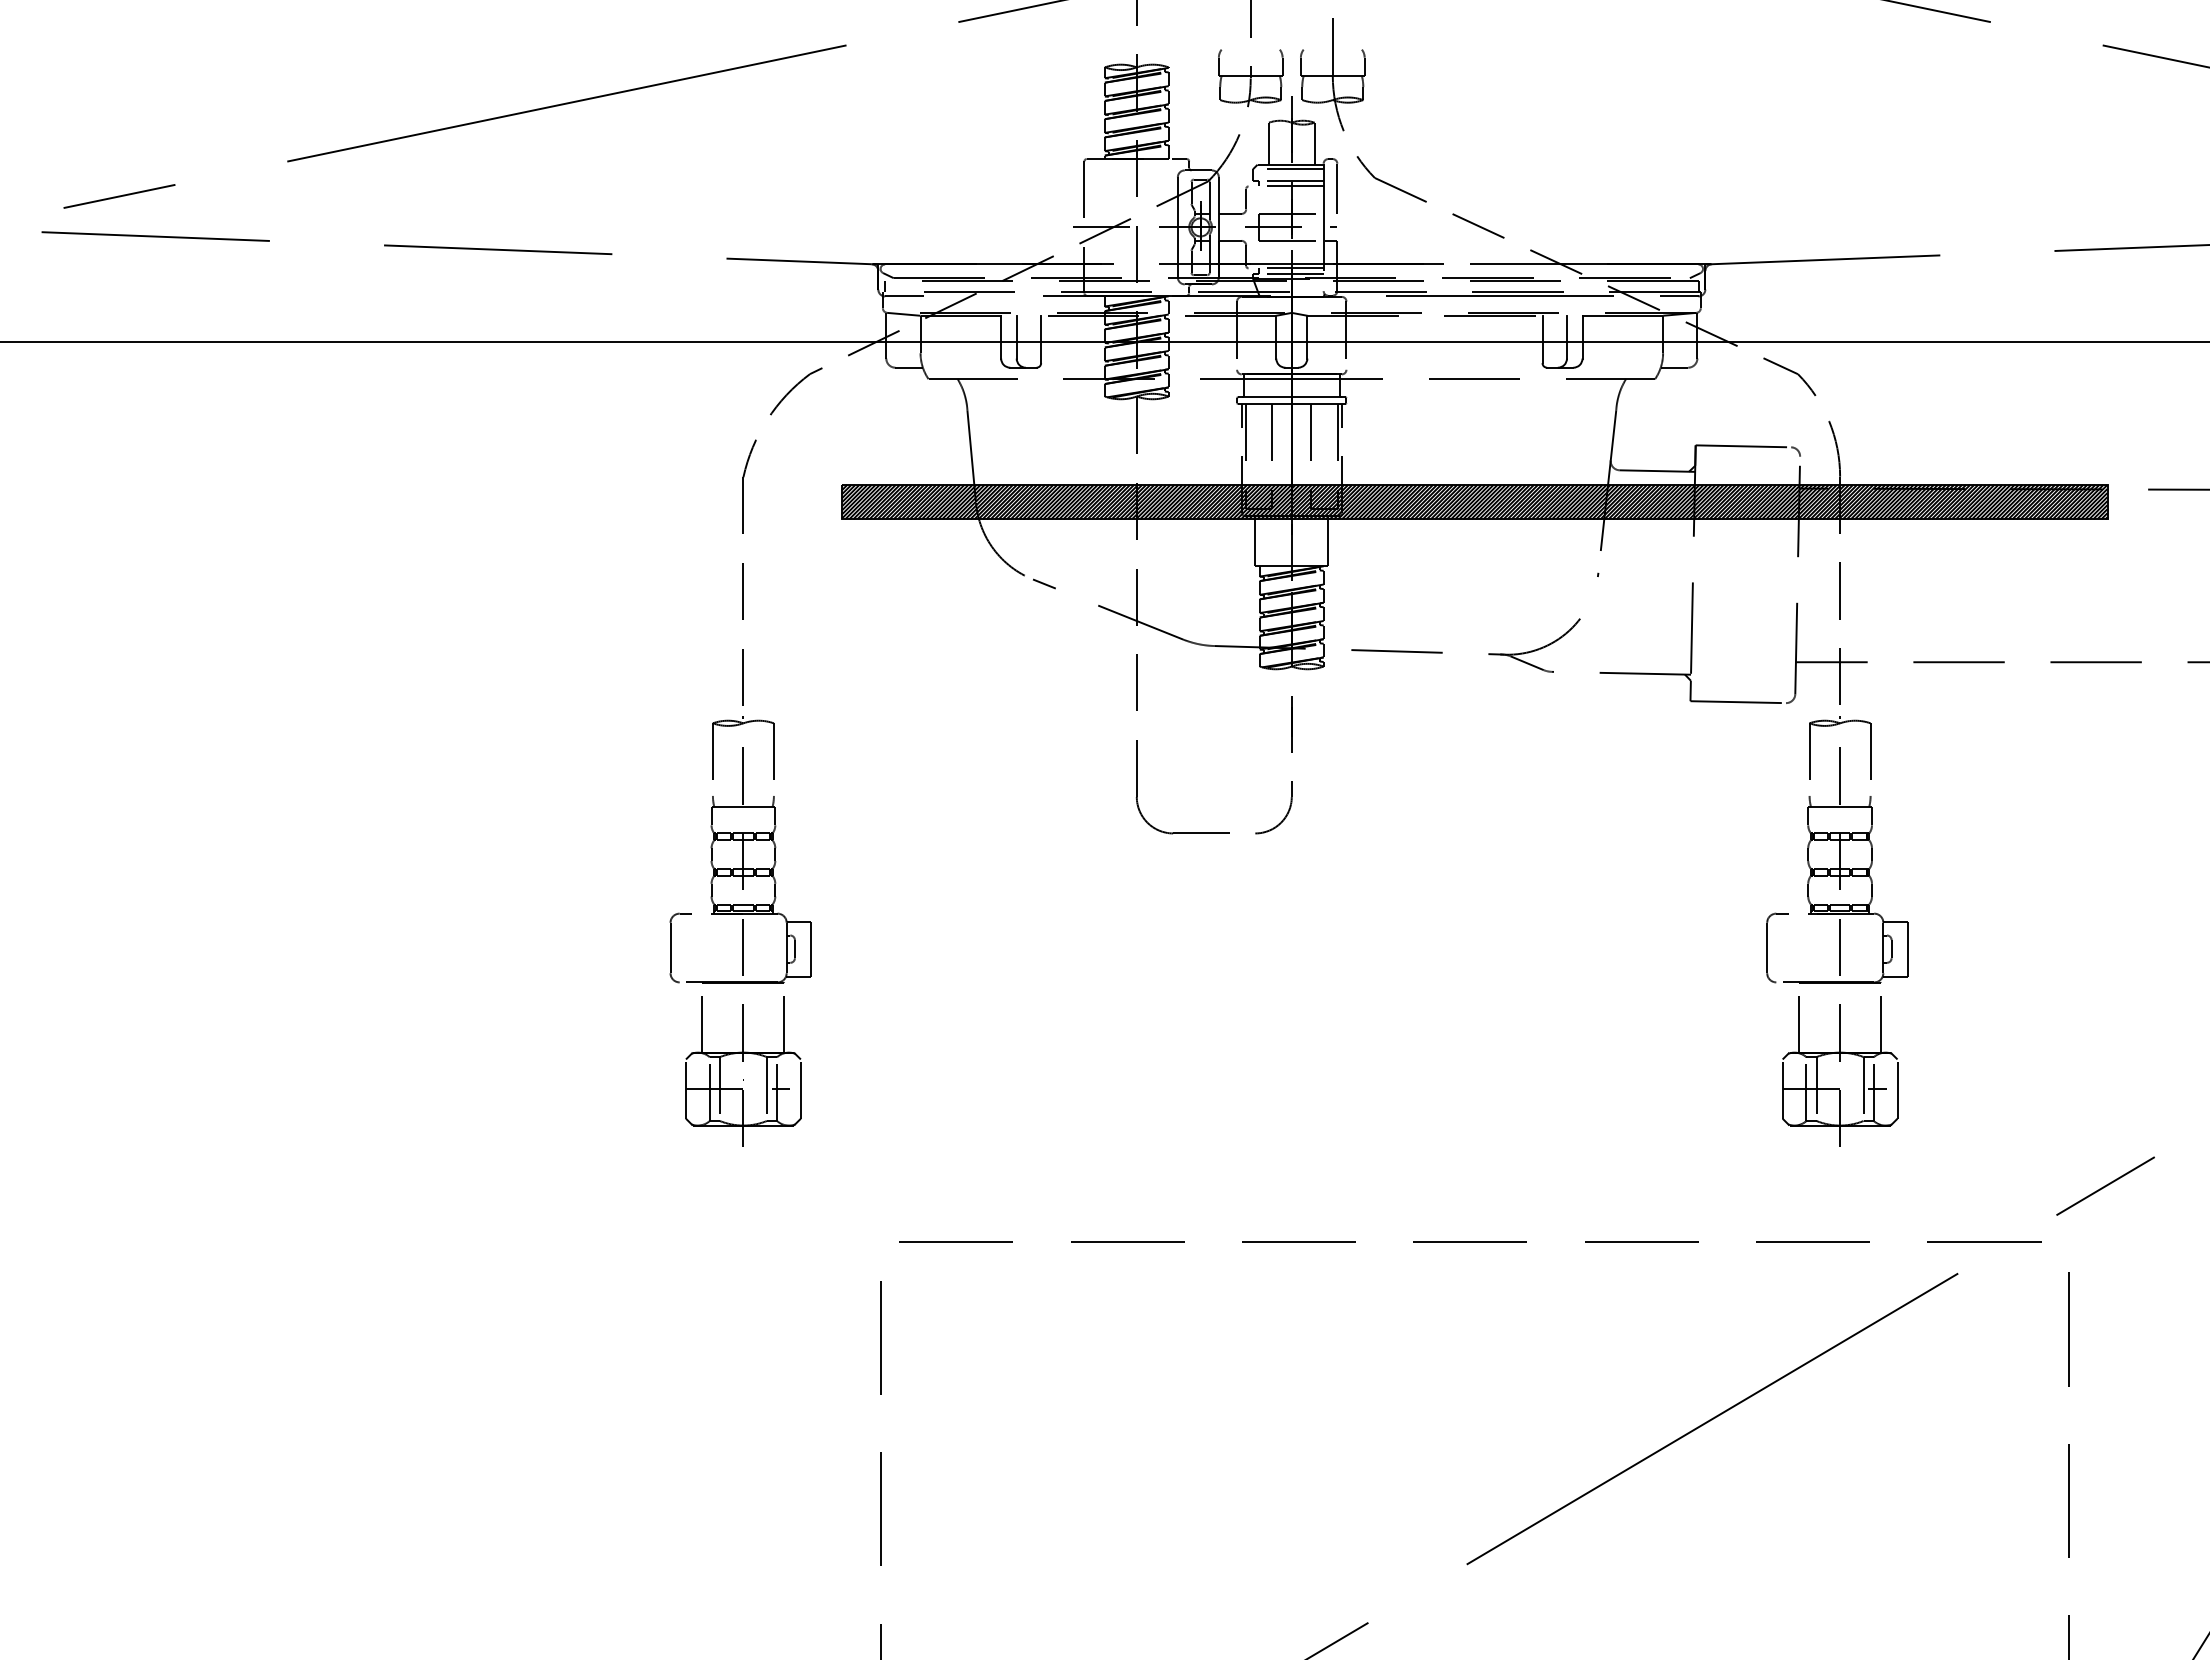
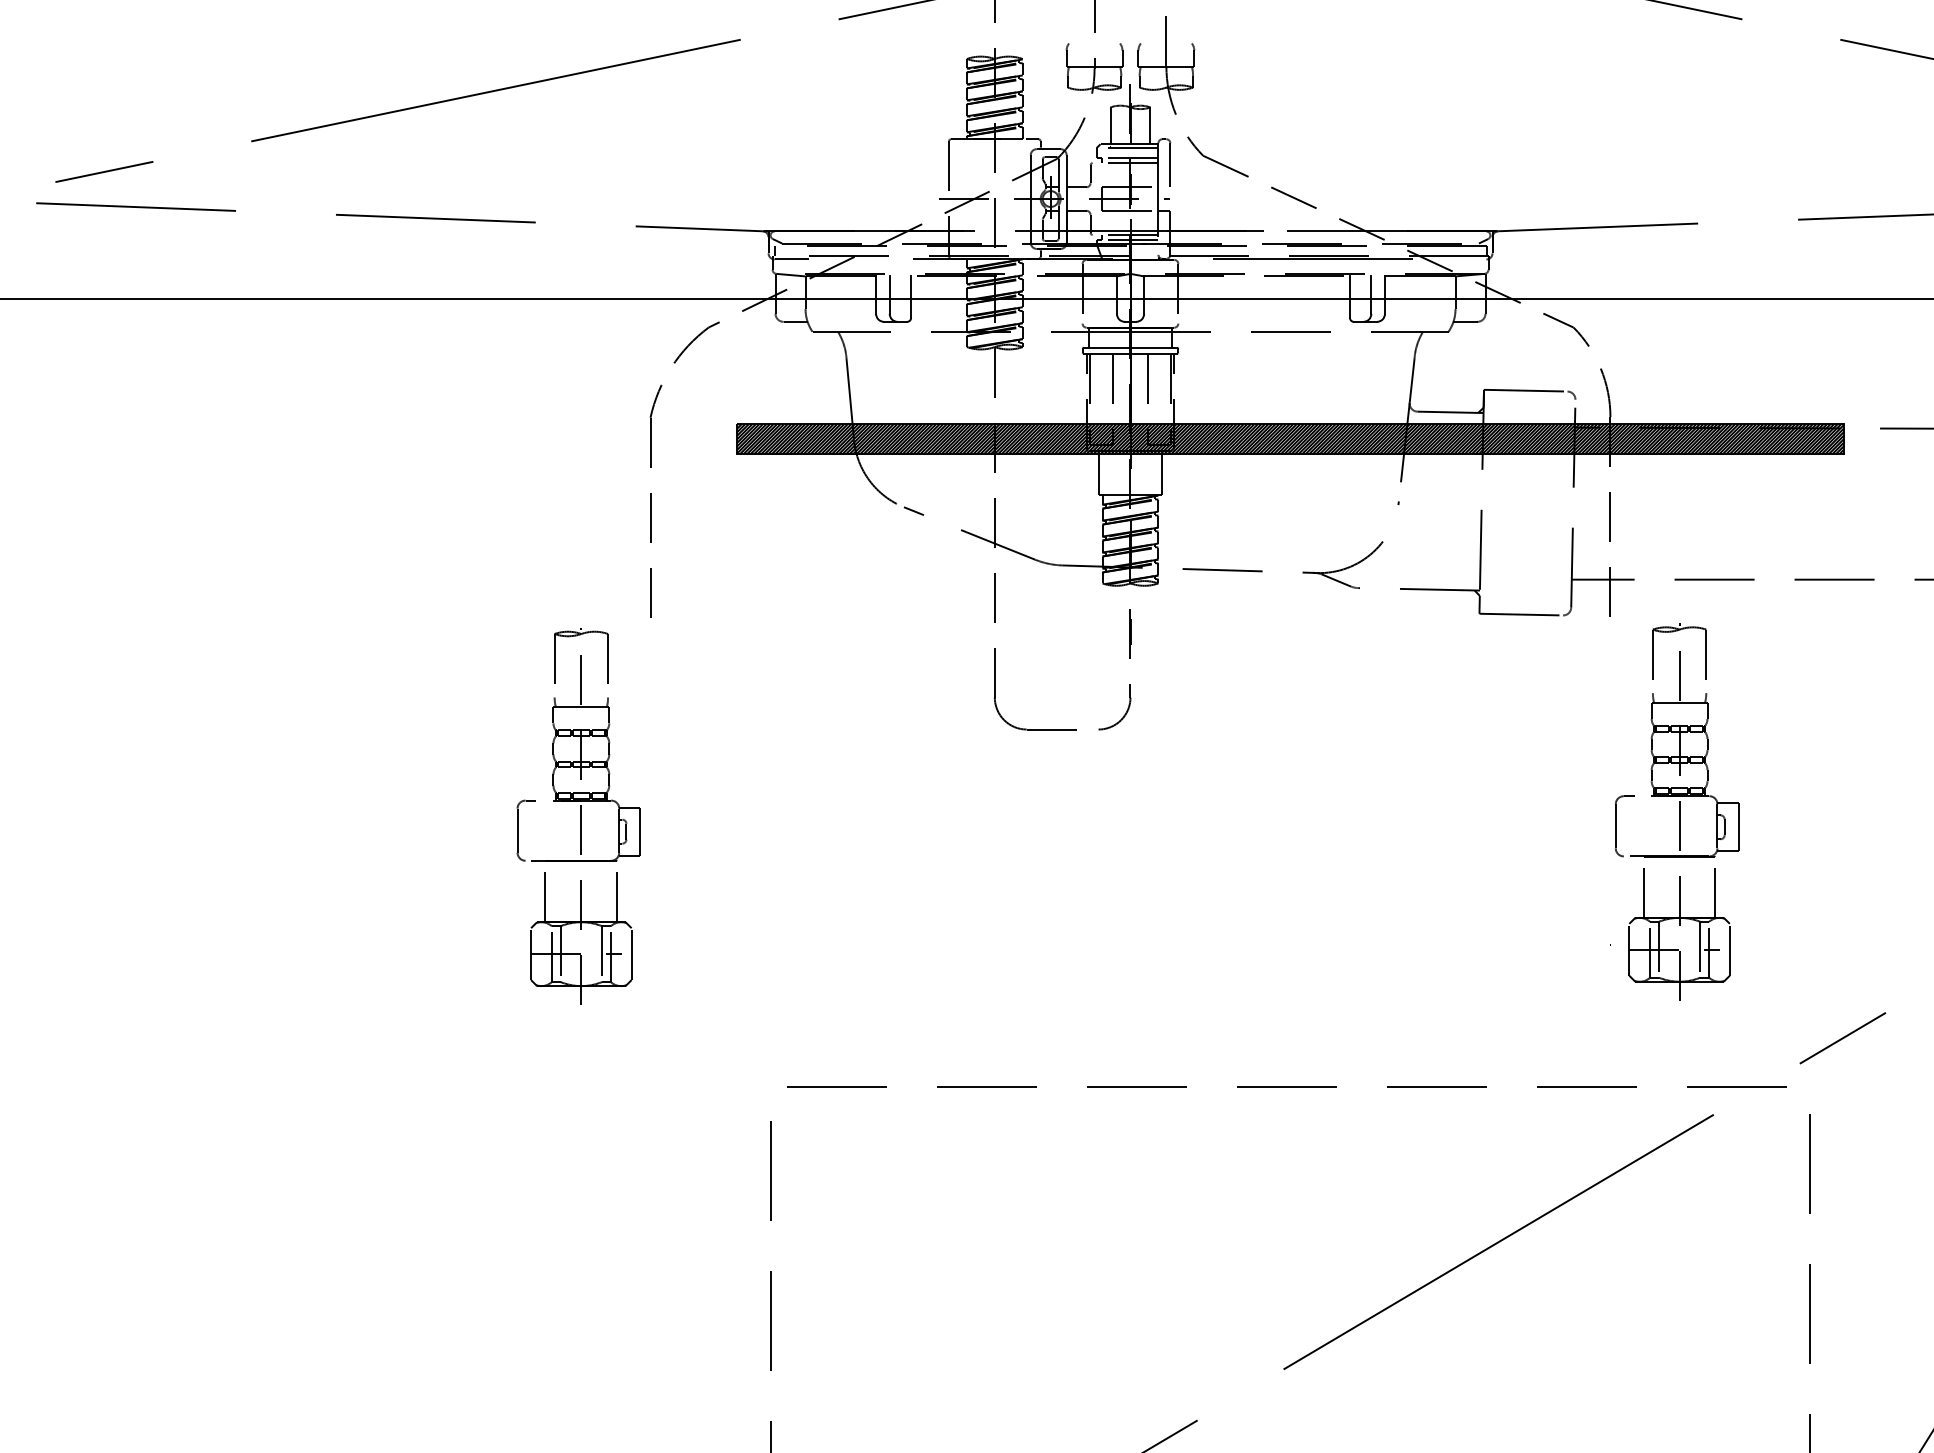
line: (1678, 296) -> (1468, 259), removed
part: (740, 931) -> (578, 816), moved
part: (1837, 931) -> (1677, 811), moved

